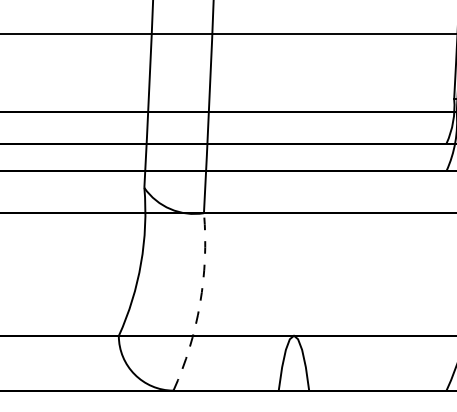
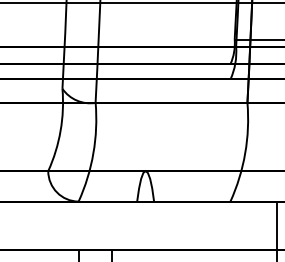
arc: (200, 304) -> (93, 153), dashed -> solid

